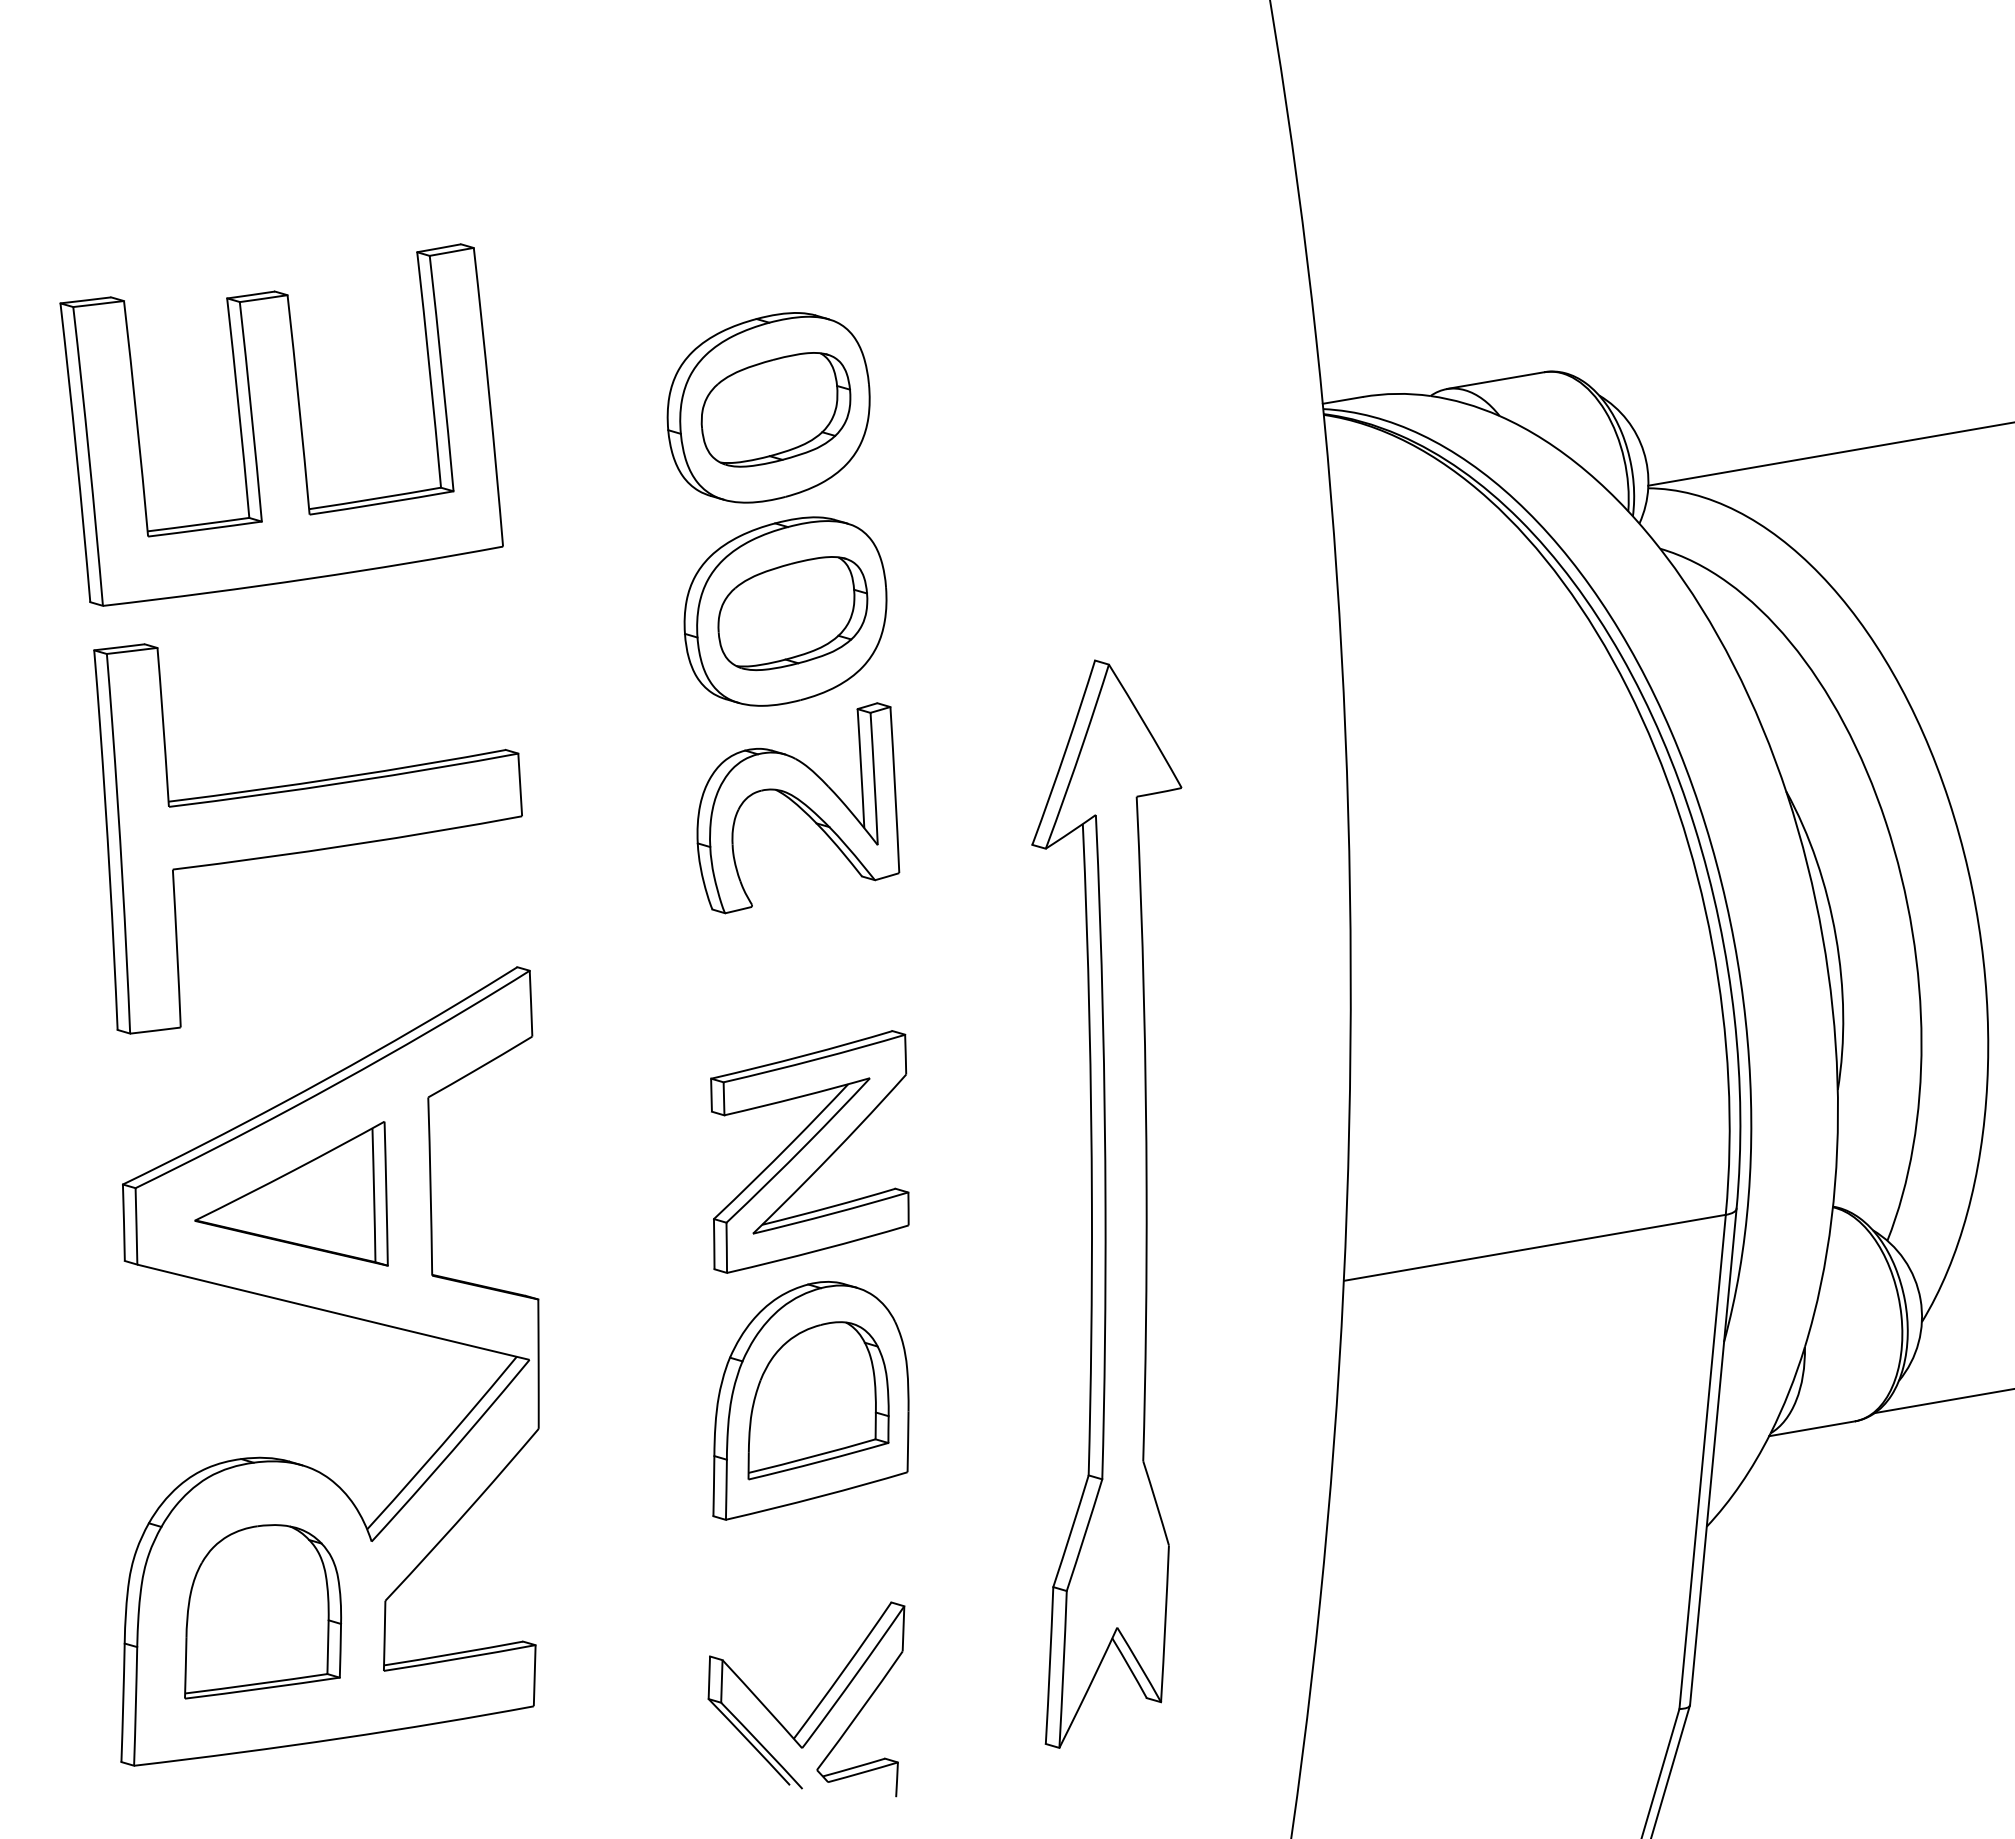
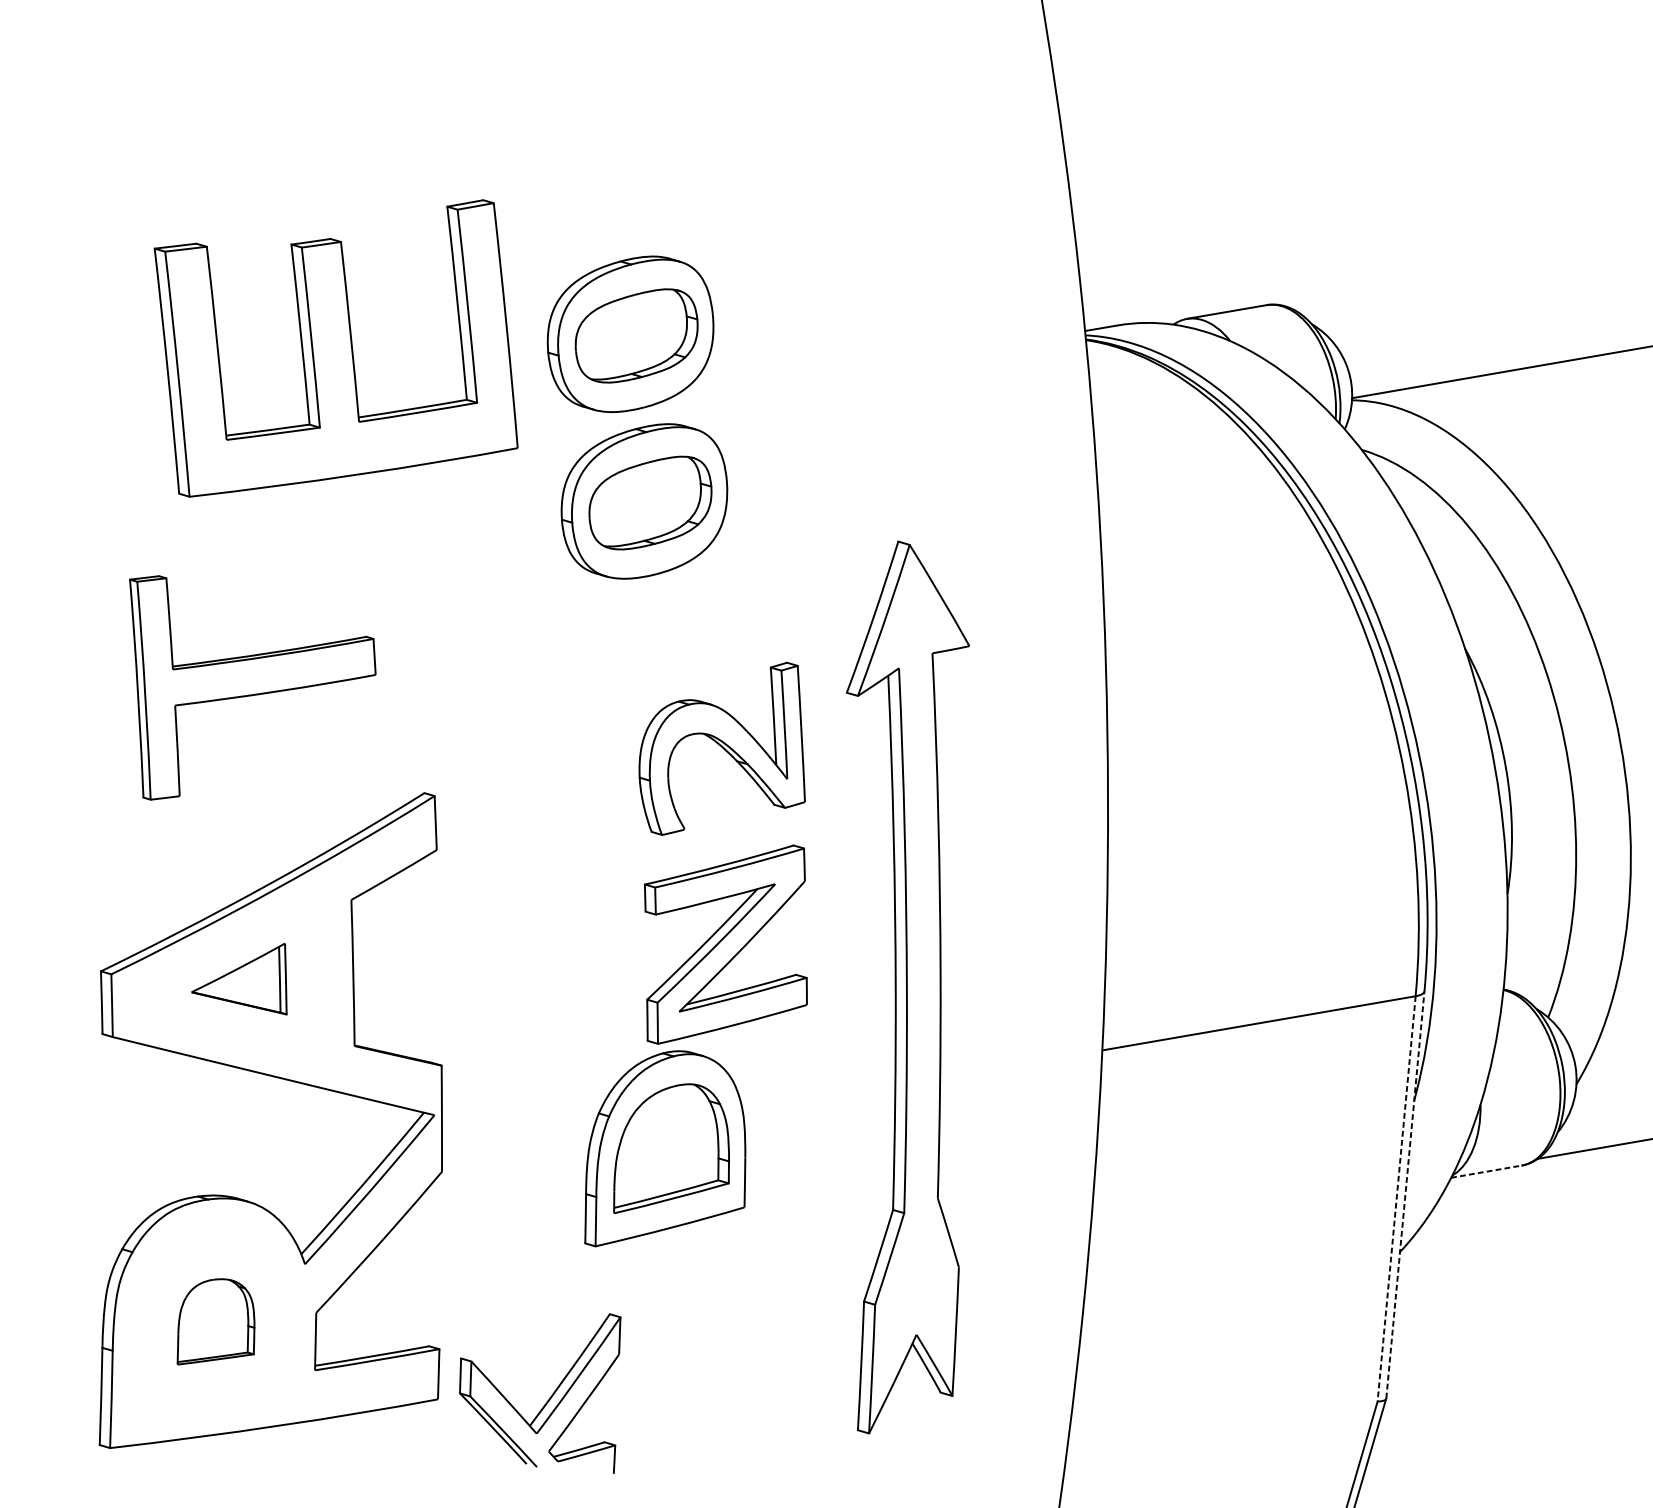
part: (281, 424) -> (336, 348), moved
part: (798, 808) -> (722, 749), moved
part: (307, 838) -> (252, 687), size x0.7
part: (809, 1151) -> (725, 944), moved
part: (291, 1193) -> (239, 978), size x0.6
line: (1812, 1428) -> (1486, 1171), solid -> dashed
line: (1713, 1456) -> (1405, 1194), solid -> dashed
line: (1702, 1462) -> (1396, 1199), solid -> dashed
part: (263, 1611) -> (216, 1321), size x0.6
part: (815, 1707) -> (547, 1400), moved

